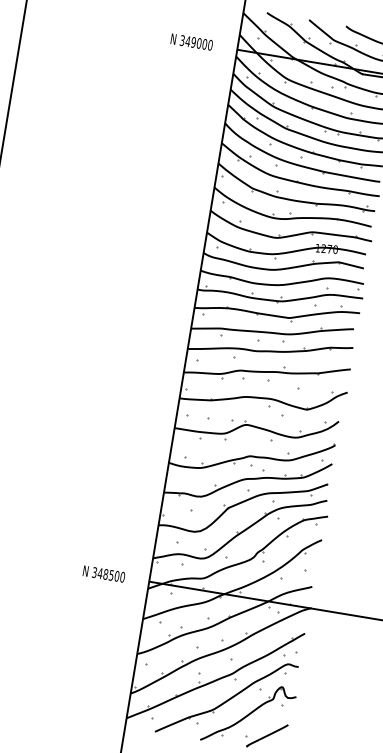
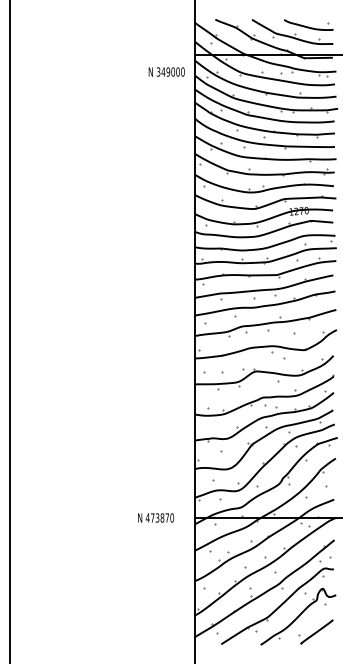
text: (191, 41) -> (166, 71), moved
text: (105, 573) -> (157, 517), 348500 -> 473870

